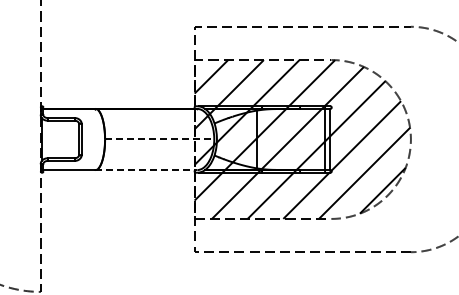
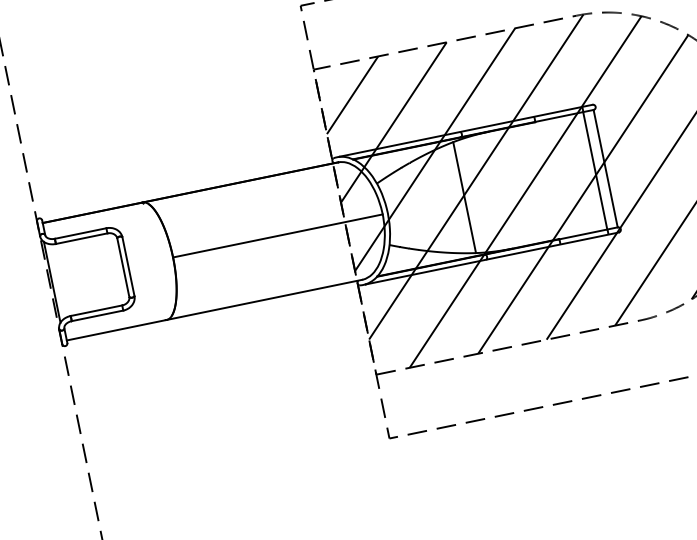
line: (159, 139) -> (277, 236), dashed -> solid
line: (146, 170) -> (264, 300), dashed -> solid

